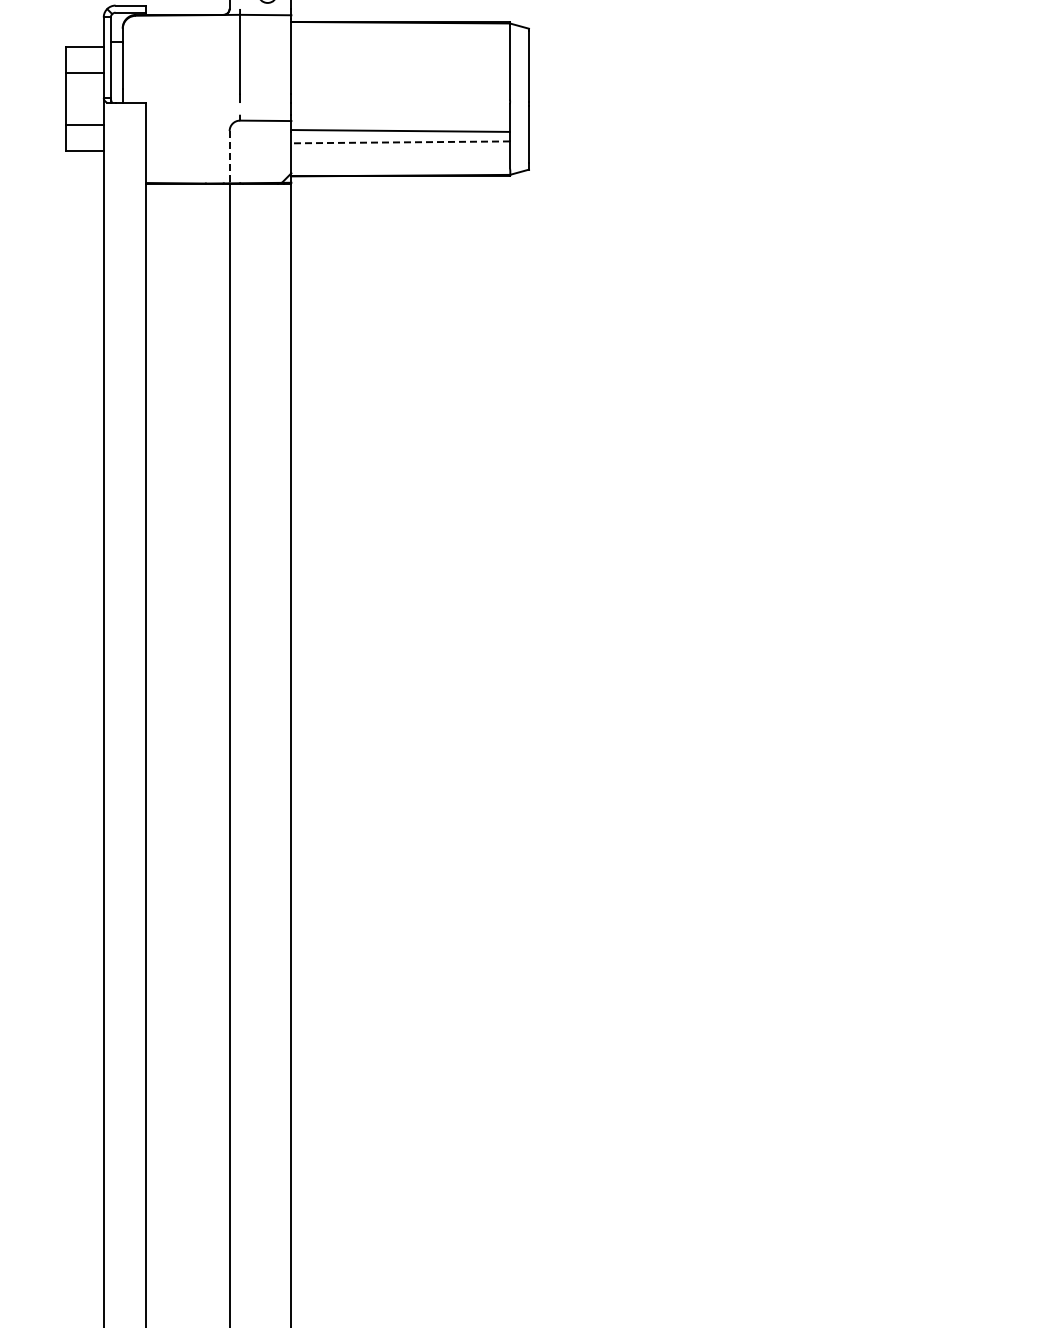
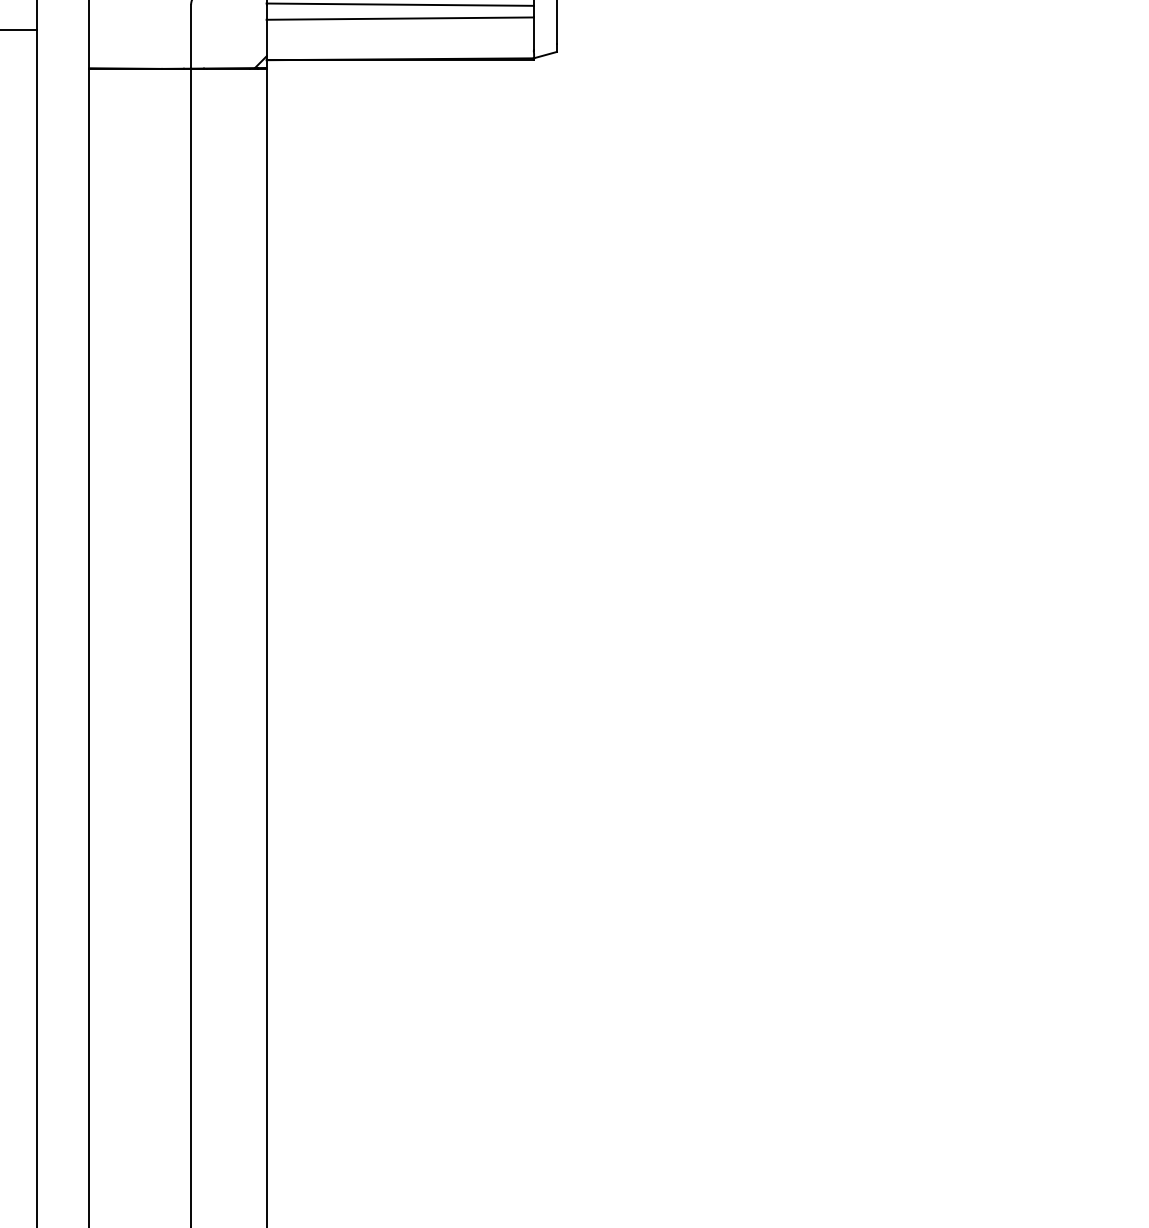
line: (400, 142) -> (399, 18), dashed -> solid
line: (229, 157) -> (190, 37), dashed -> solid

